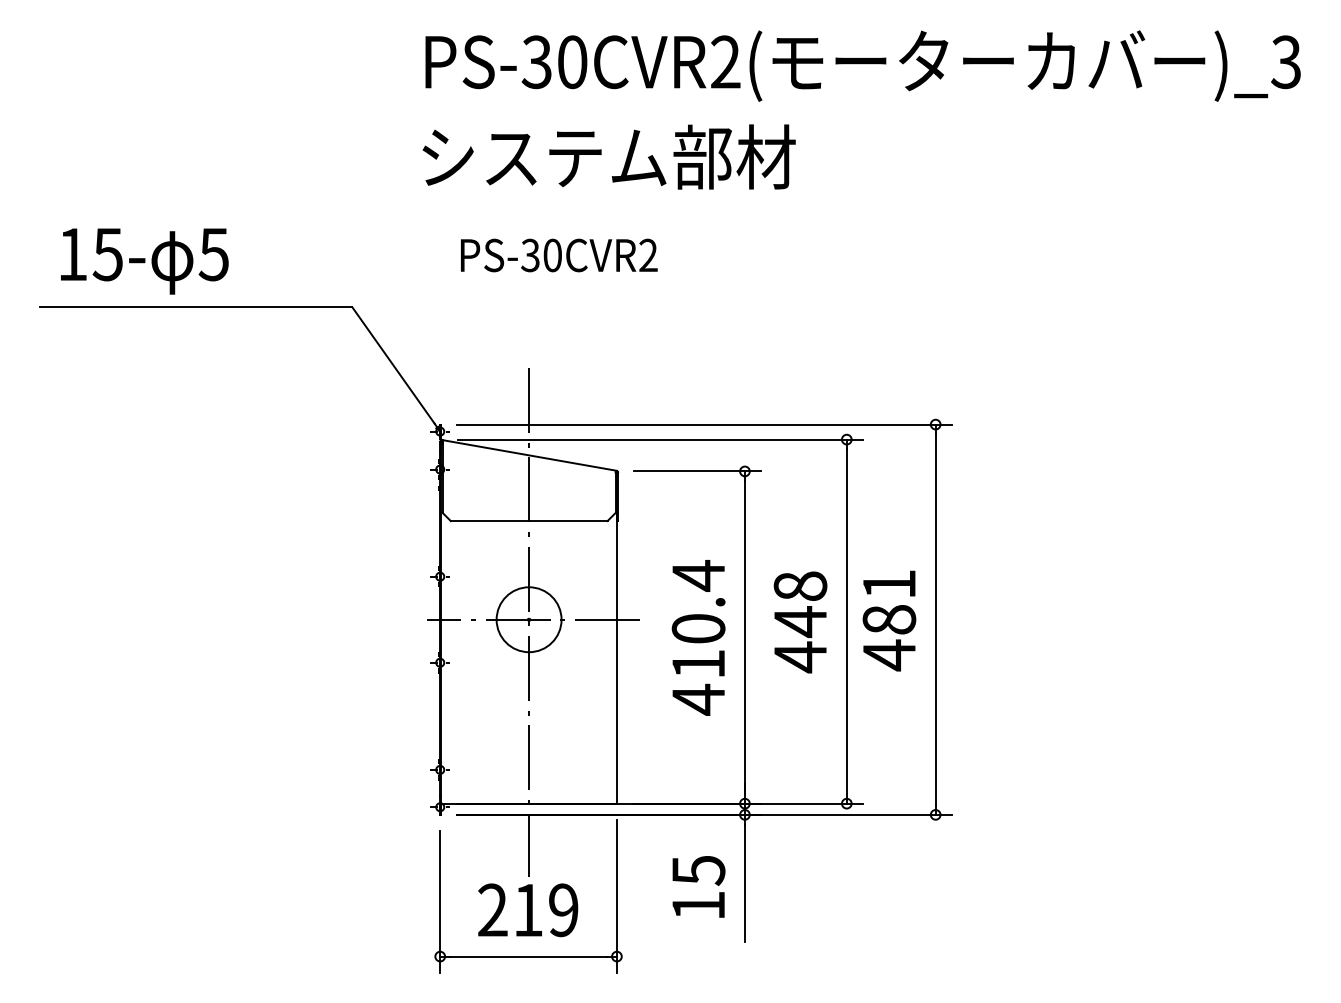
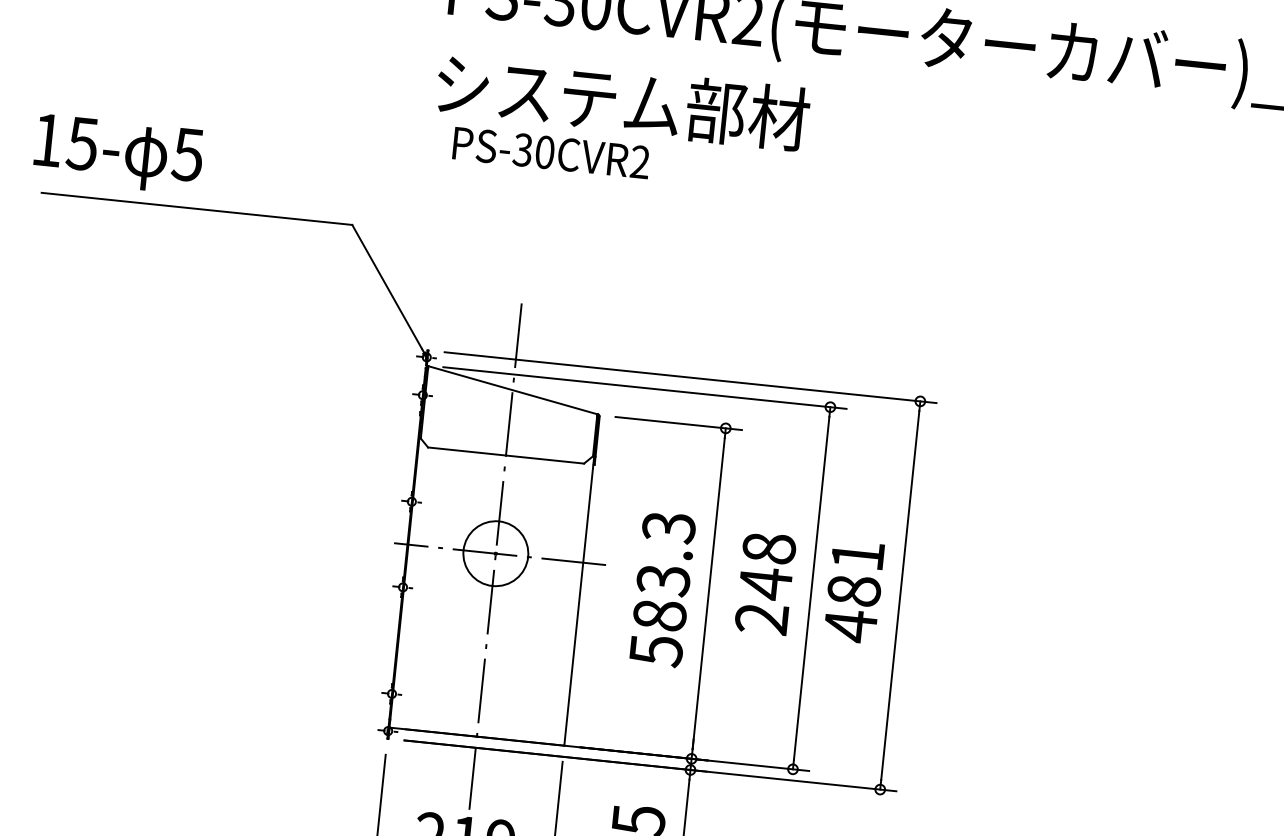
text: (559, 255) -> (551, 153), moved
text: (144, 261) -> (118, 154), moved
text: (698, 637) -> (662, 588), 410.4 -> 583.3
text: (799, 657) -> (760, 619), 448 -> 248

